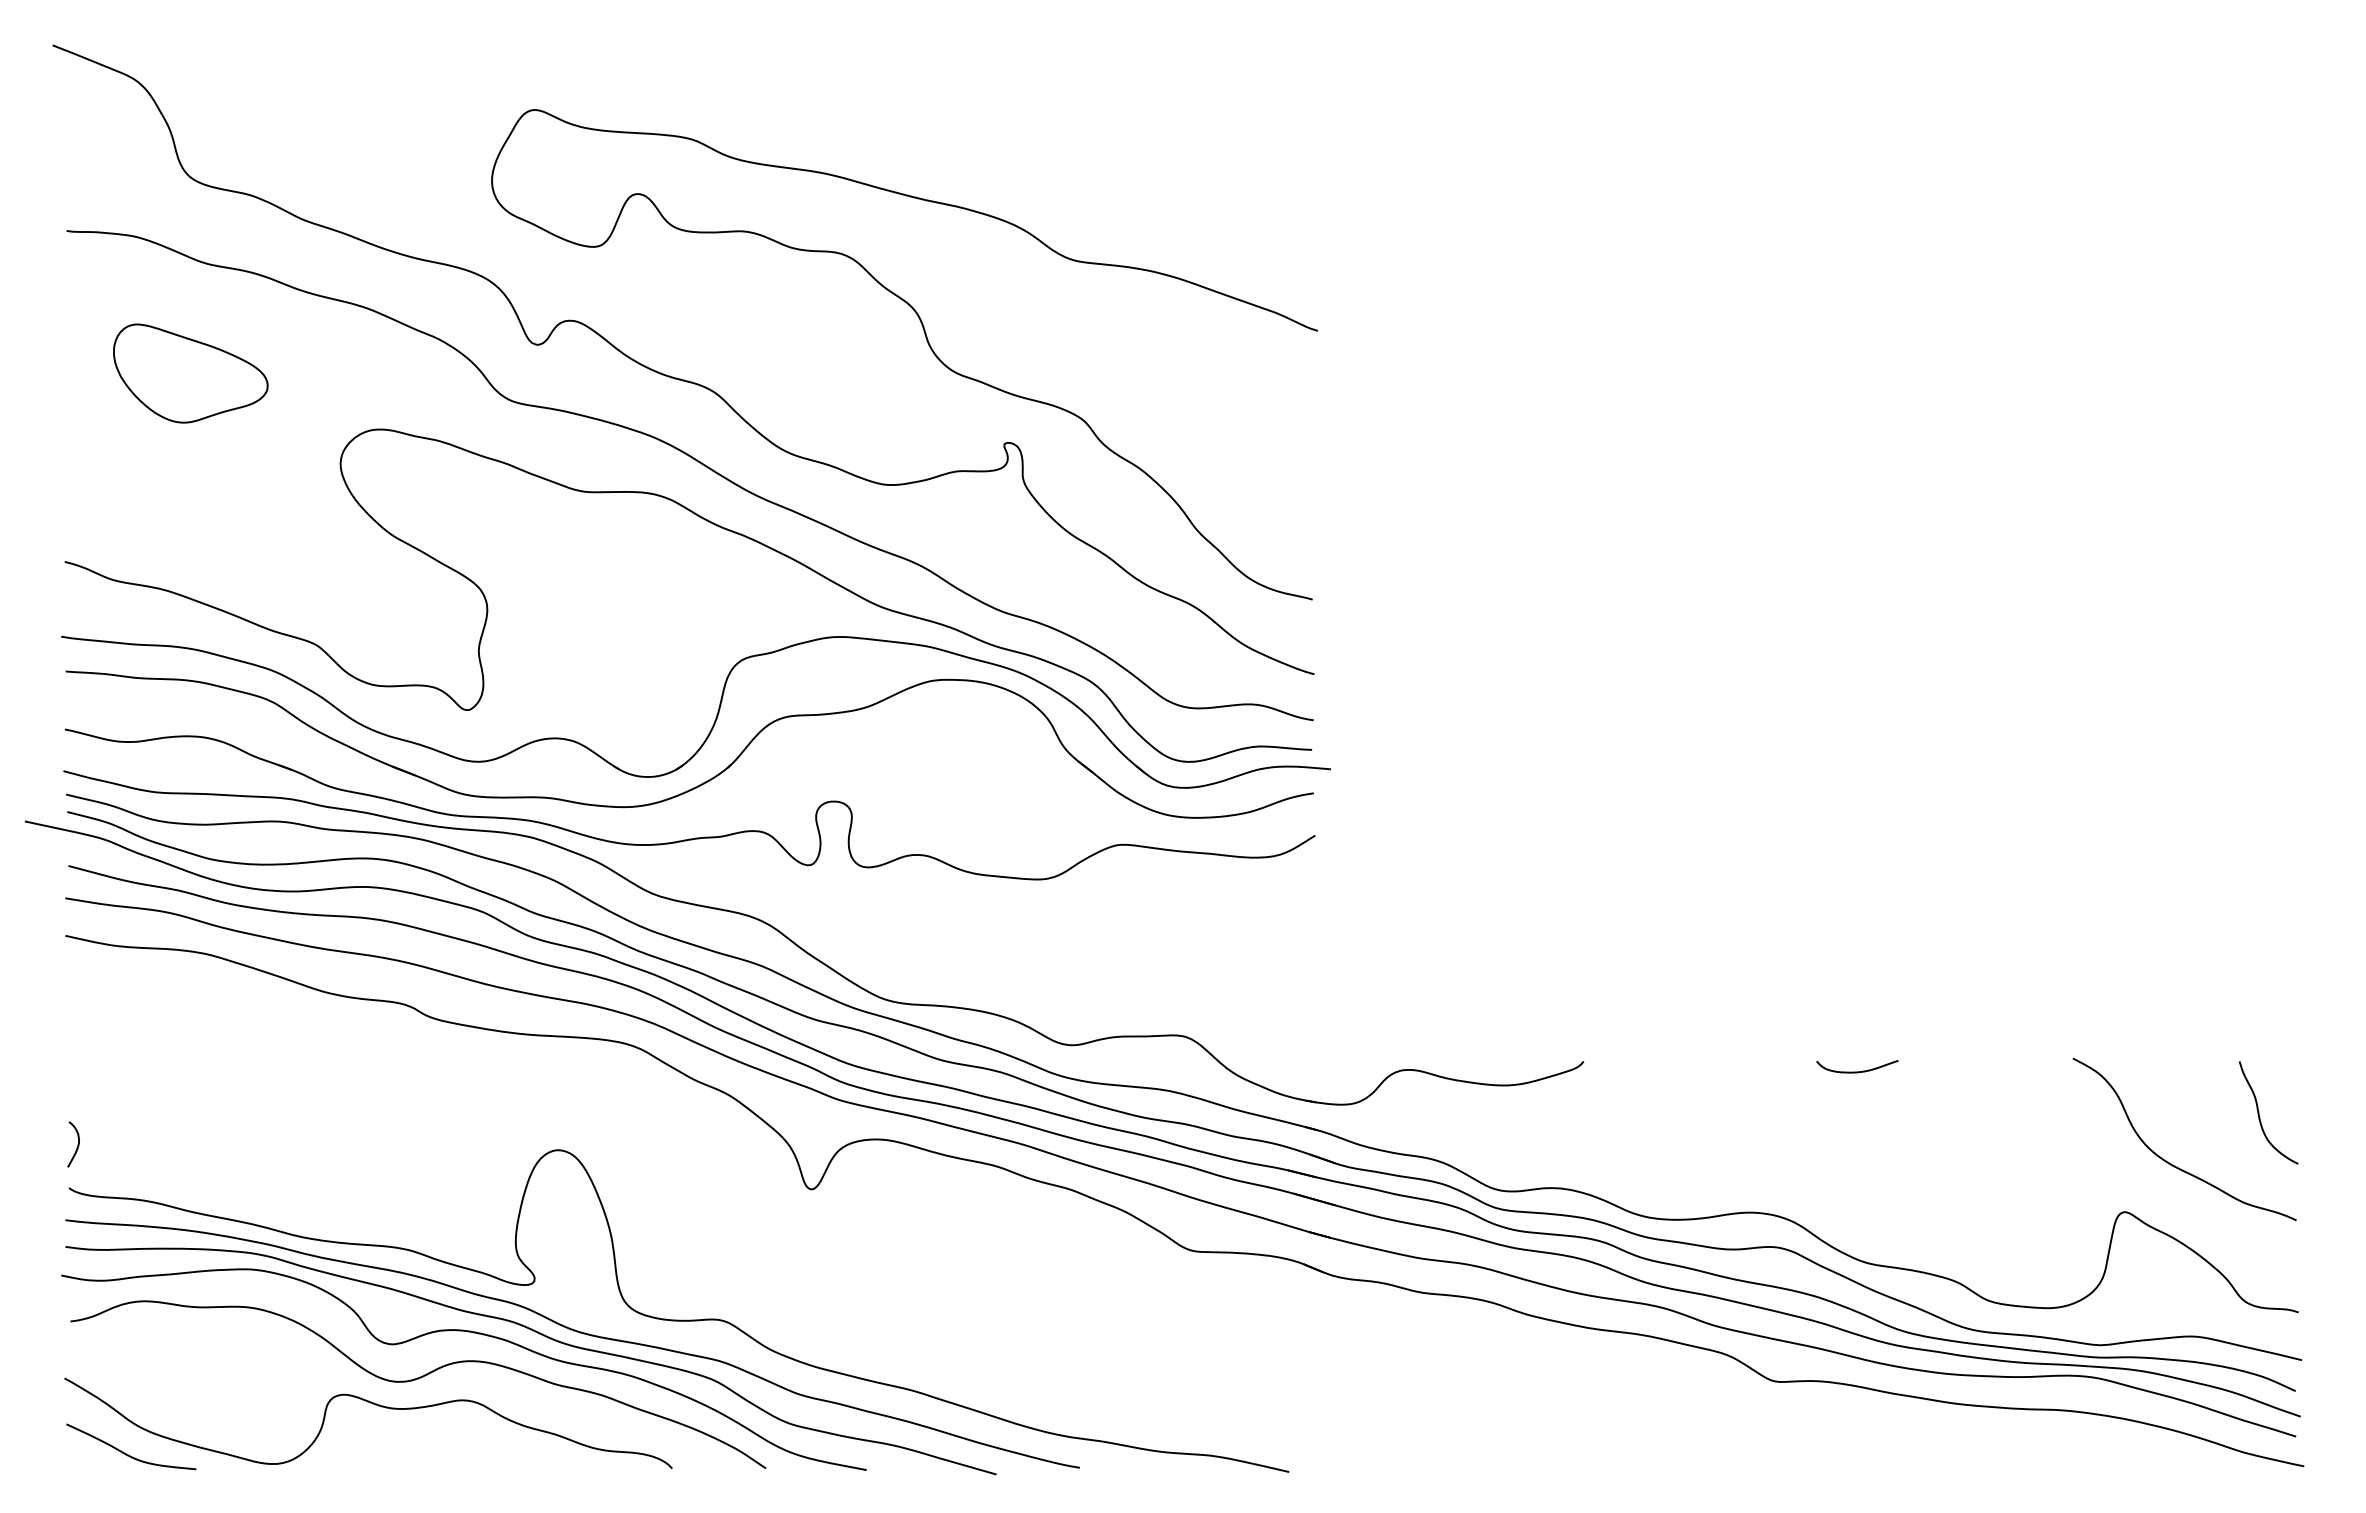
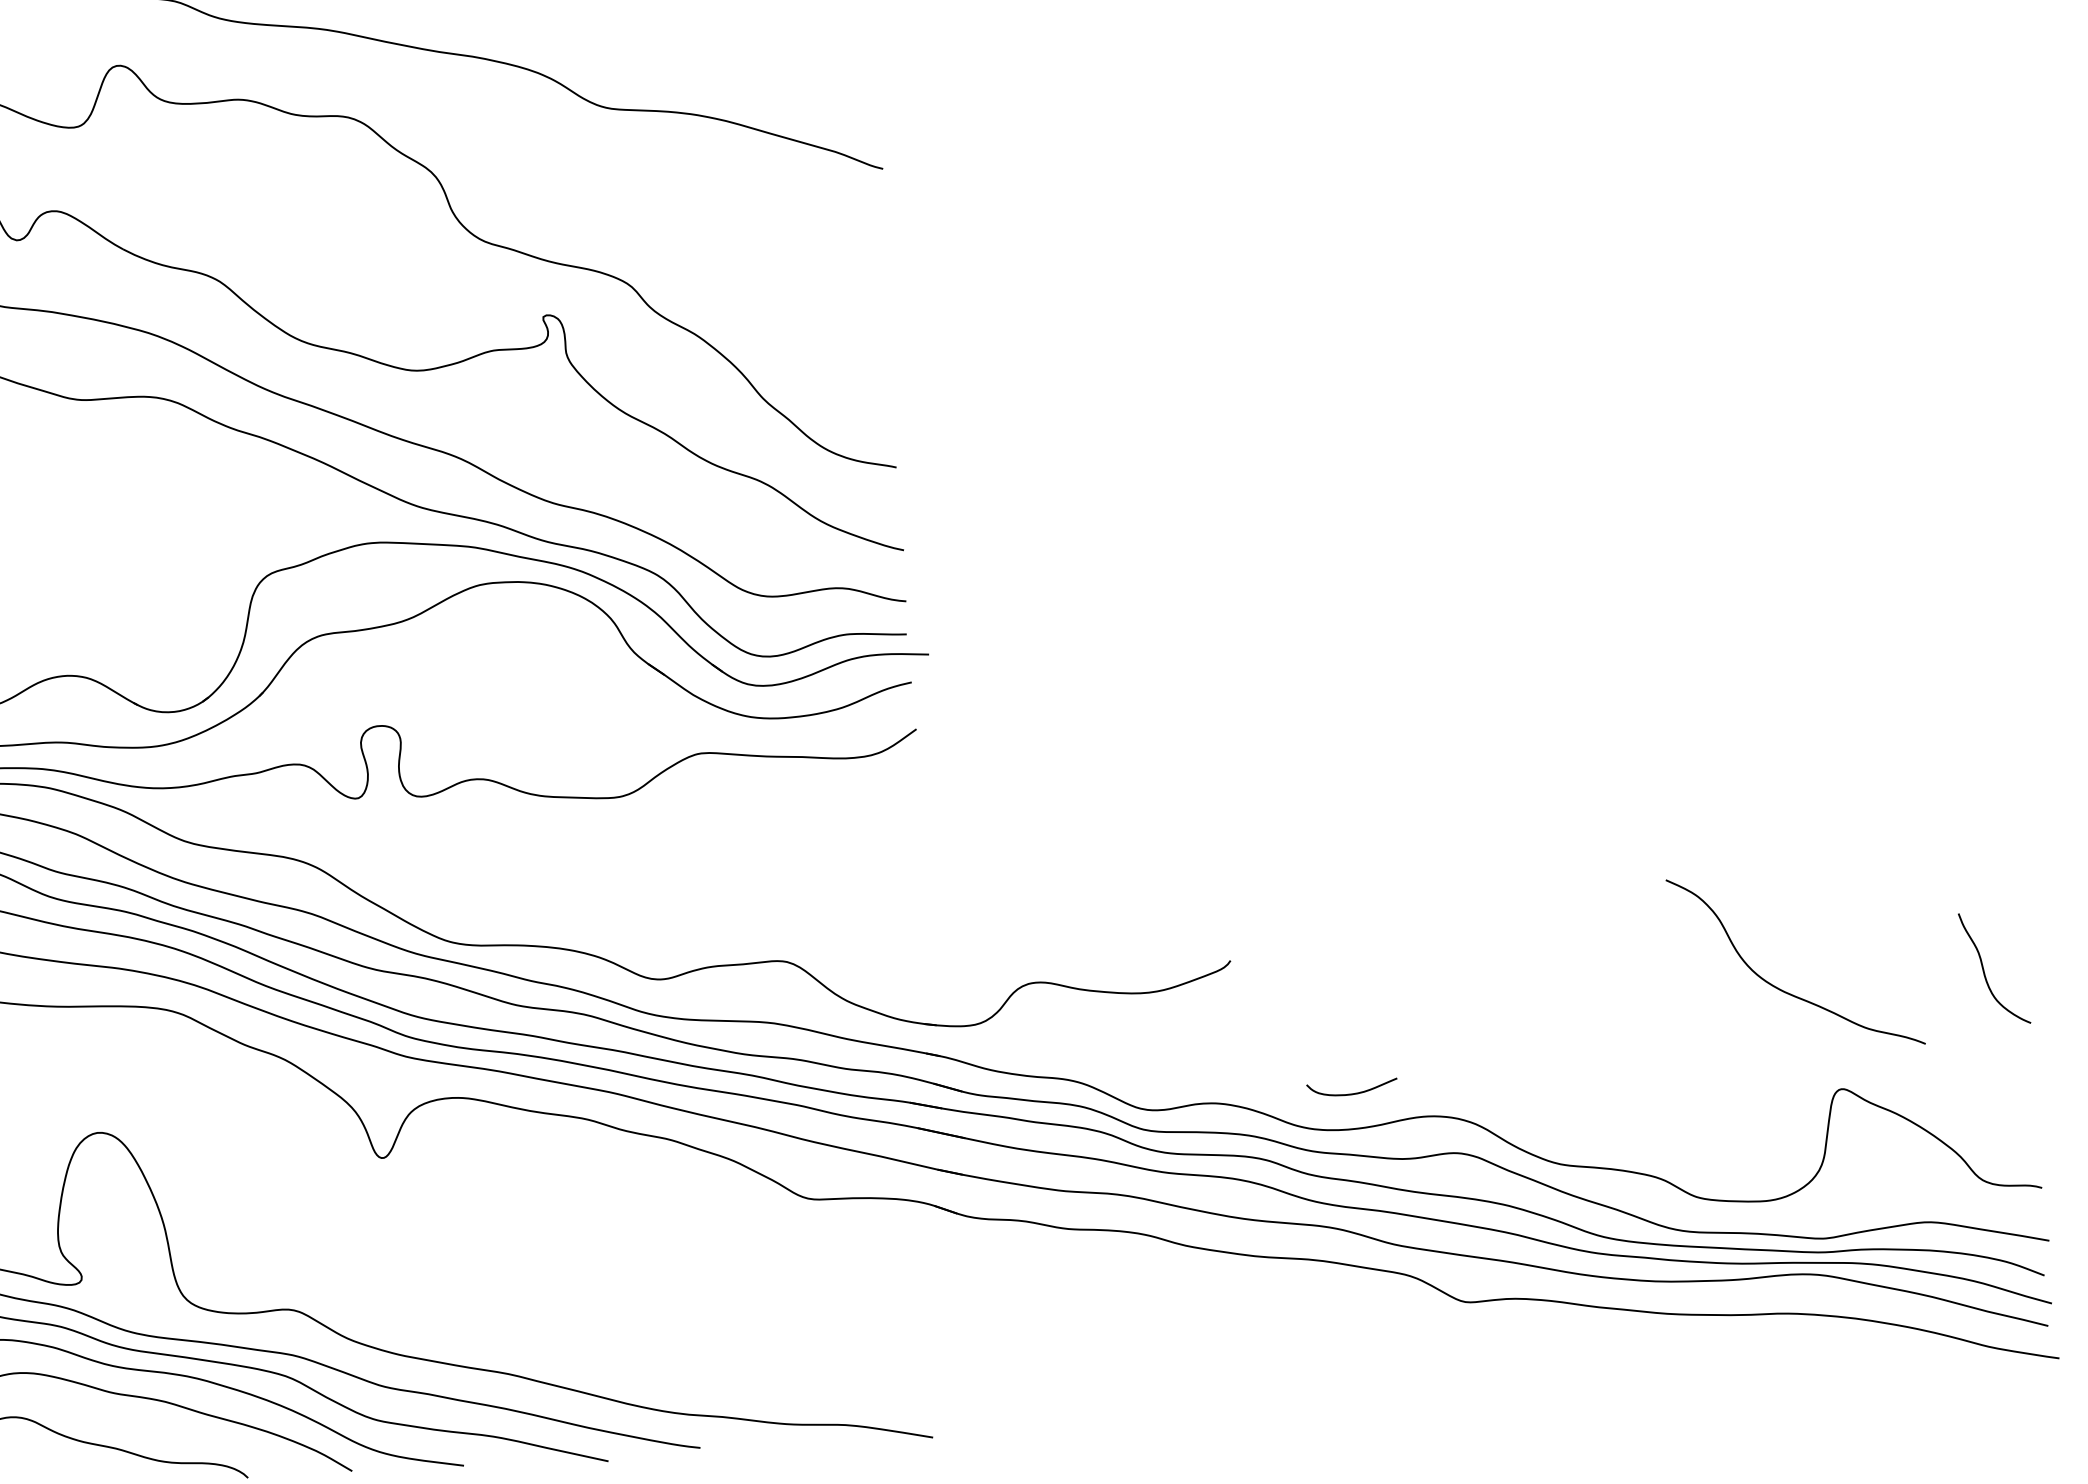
curve: (1857, 1071) -> (1352, 1093), moved
curve: (2168, 1161) -> (1779, 987), moved

